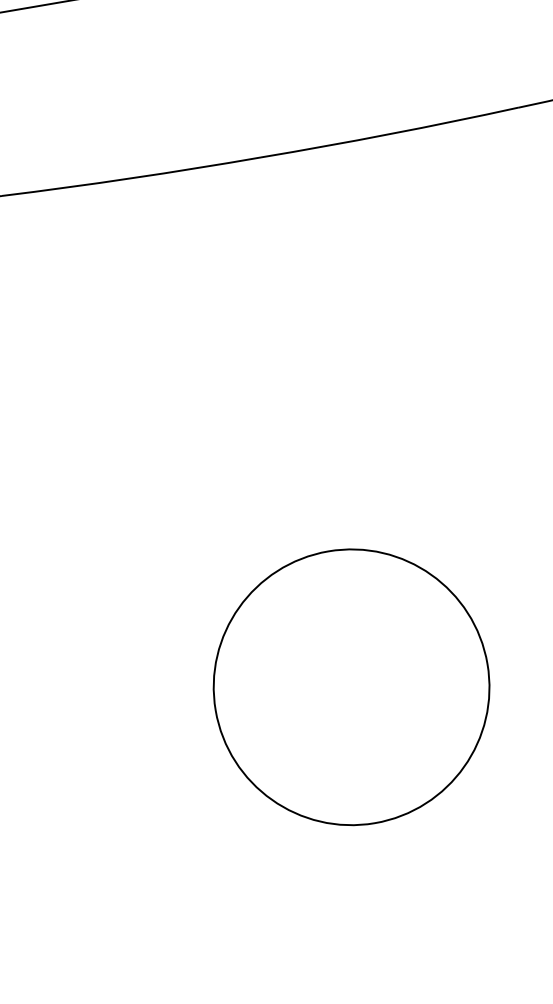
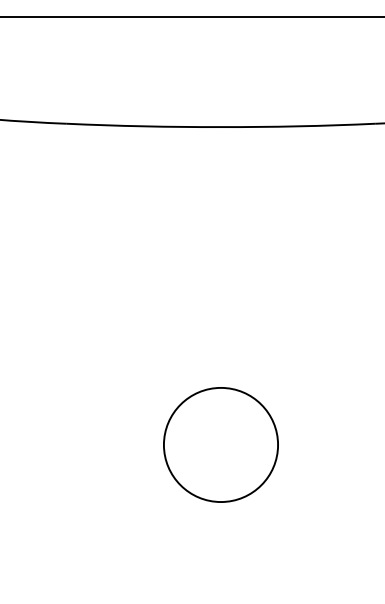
circle: (350, 686) -> (220, 444), size x0.7

